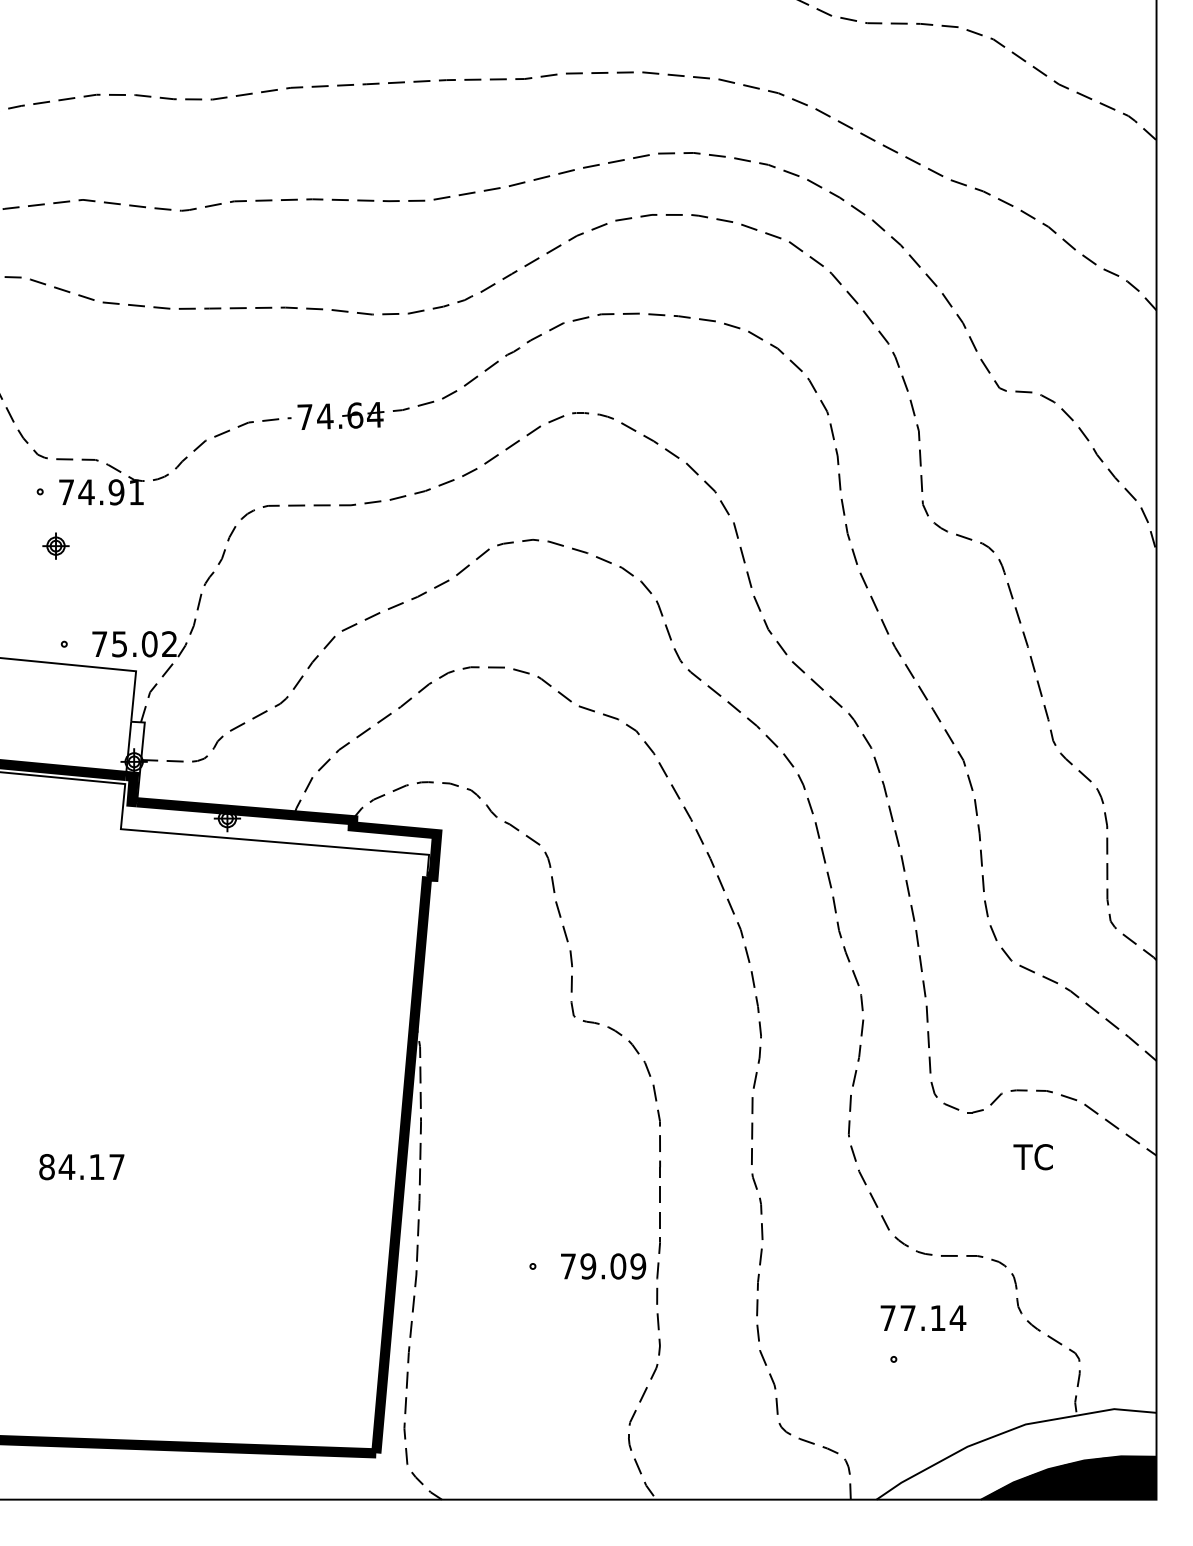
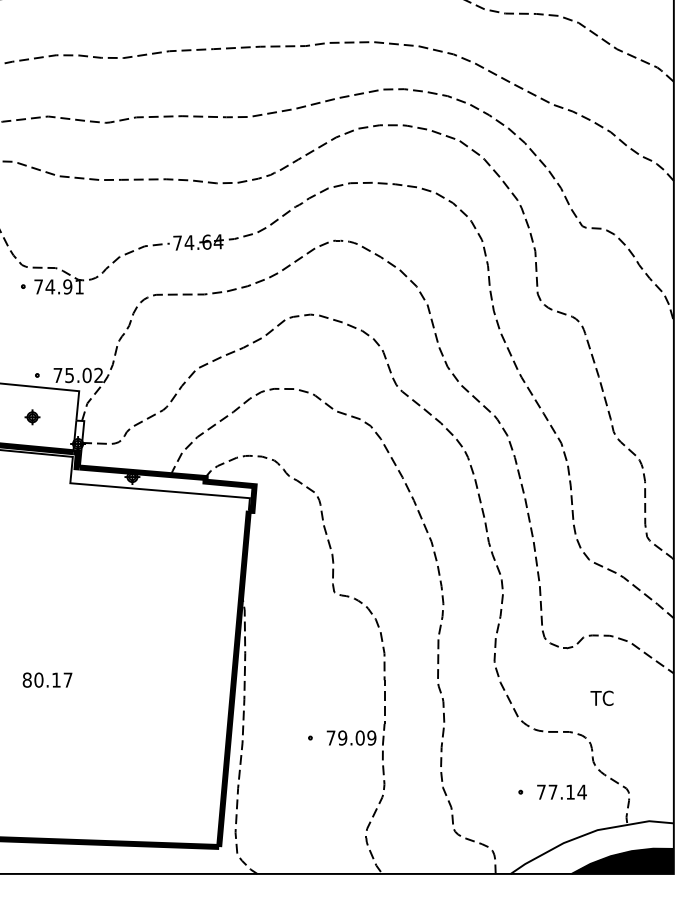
part: (55, 546) -> (32, 417), moved
text: (1032, 1155) -> (601, 697), moved
text: (66, 1165) -> (38, 679), 84.17 -> 80.17
text: (922, 1316) -> (561, 791), moved

